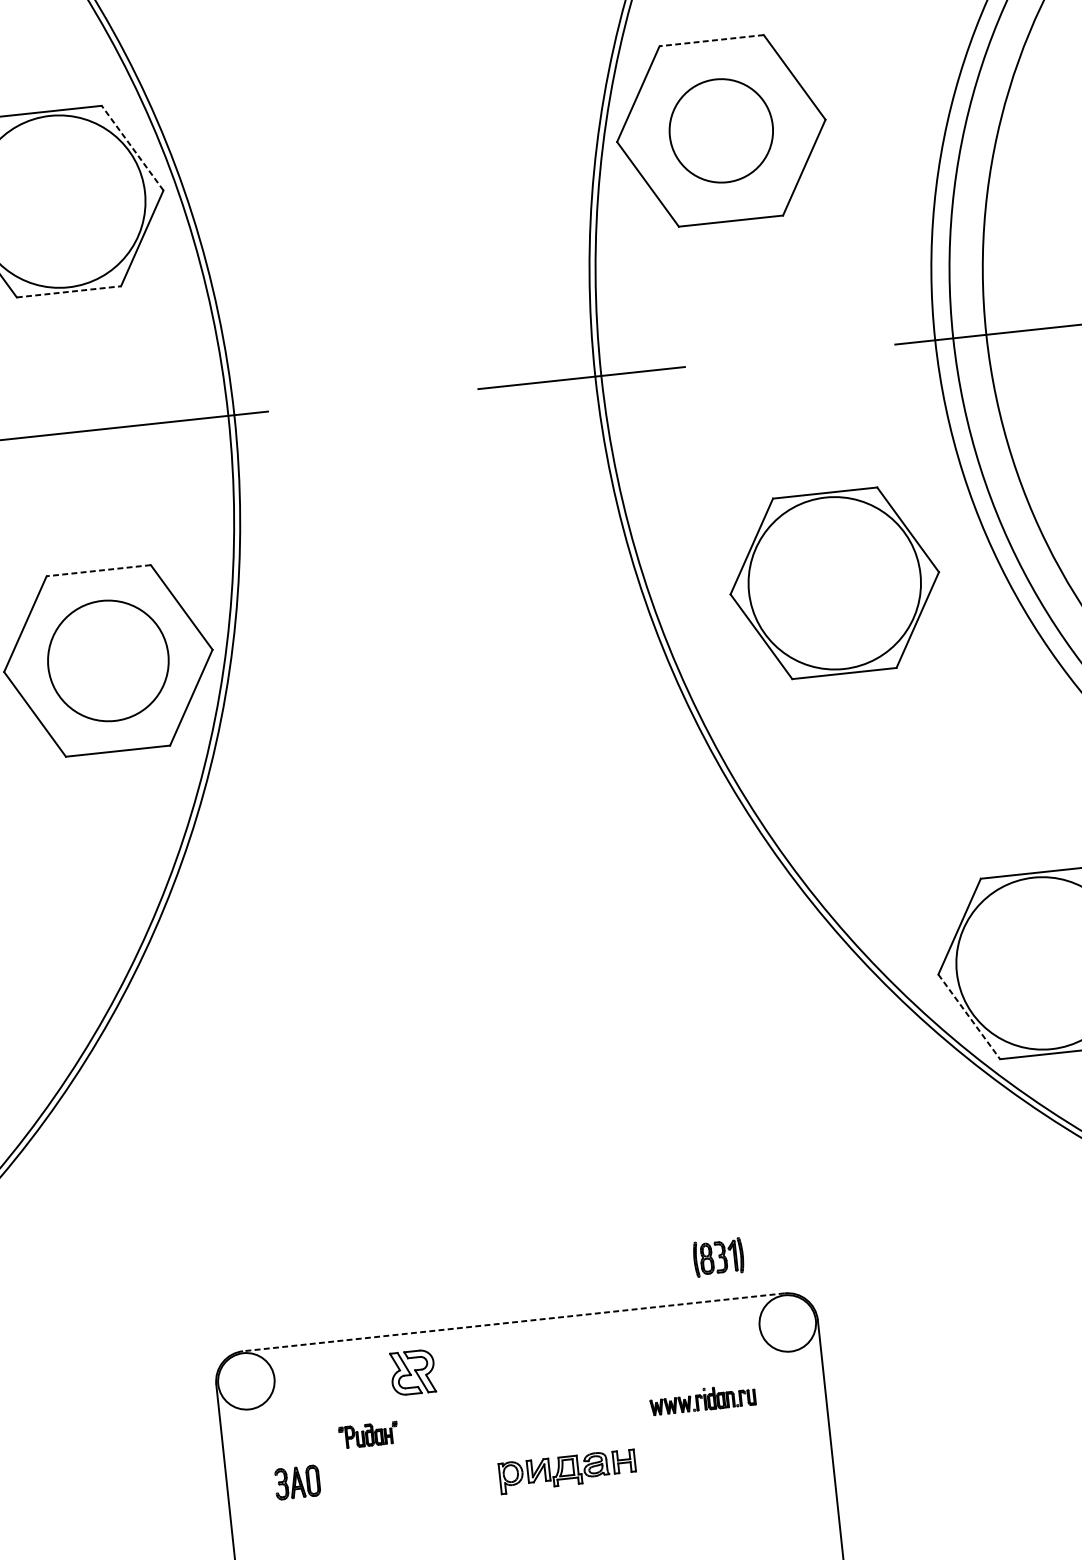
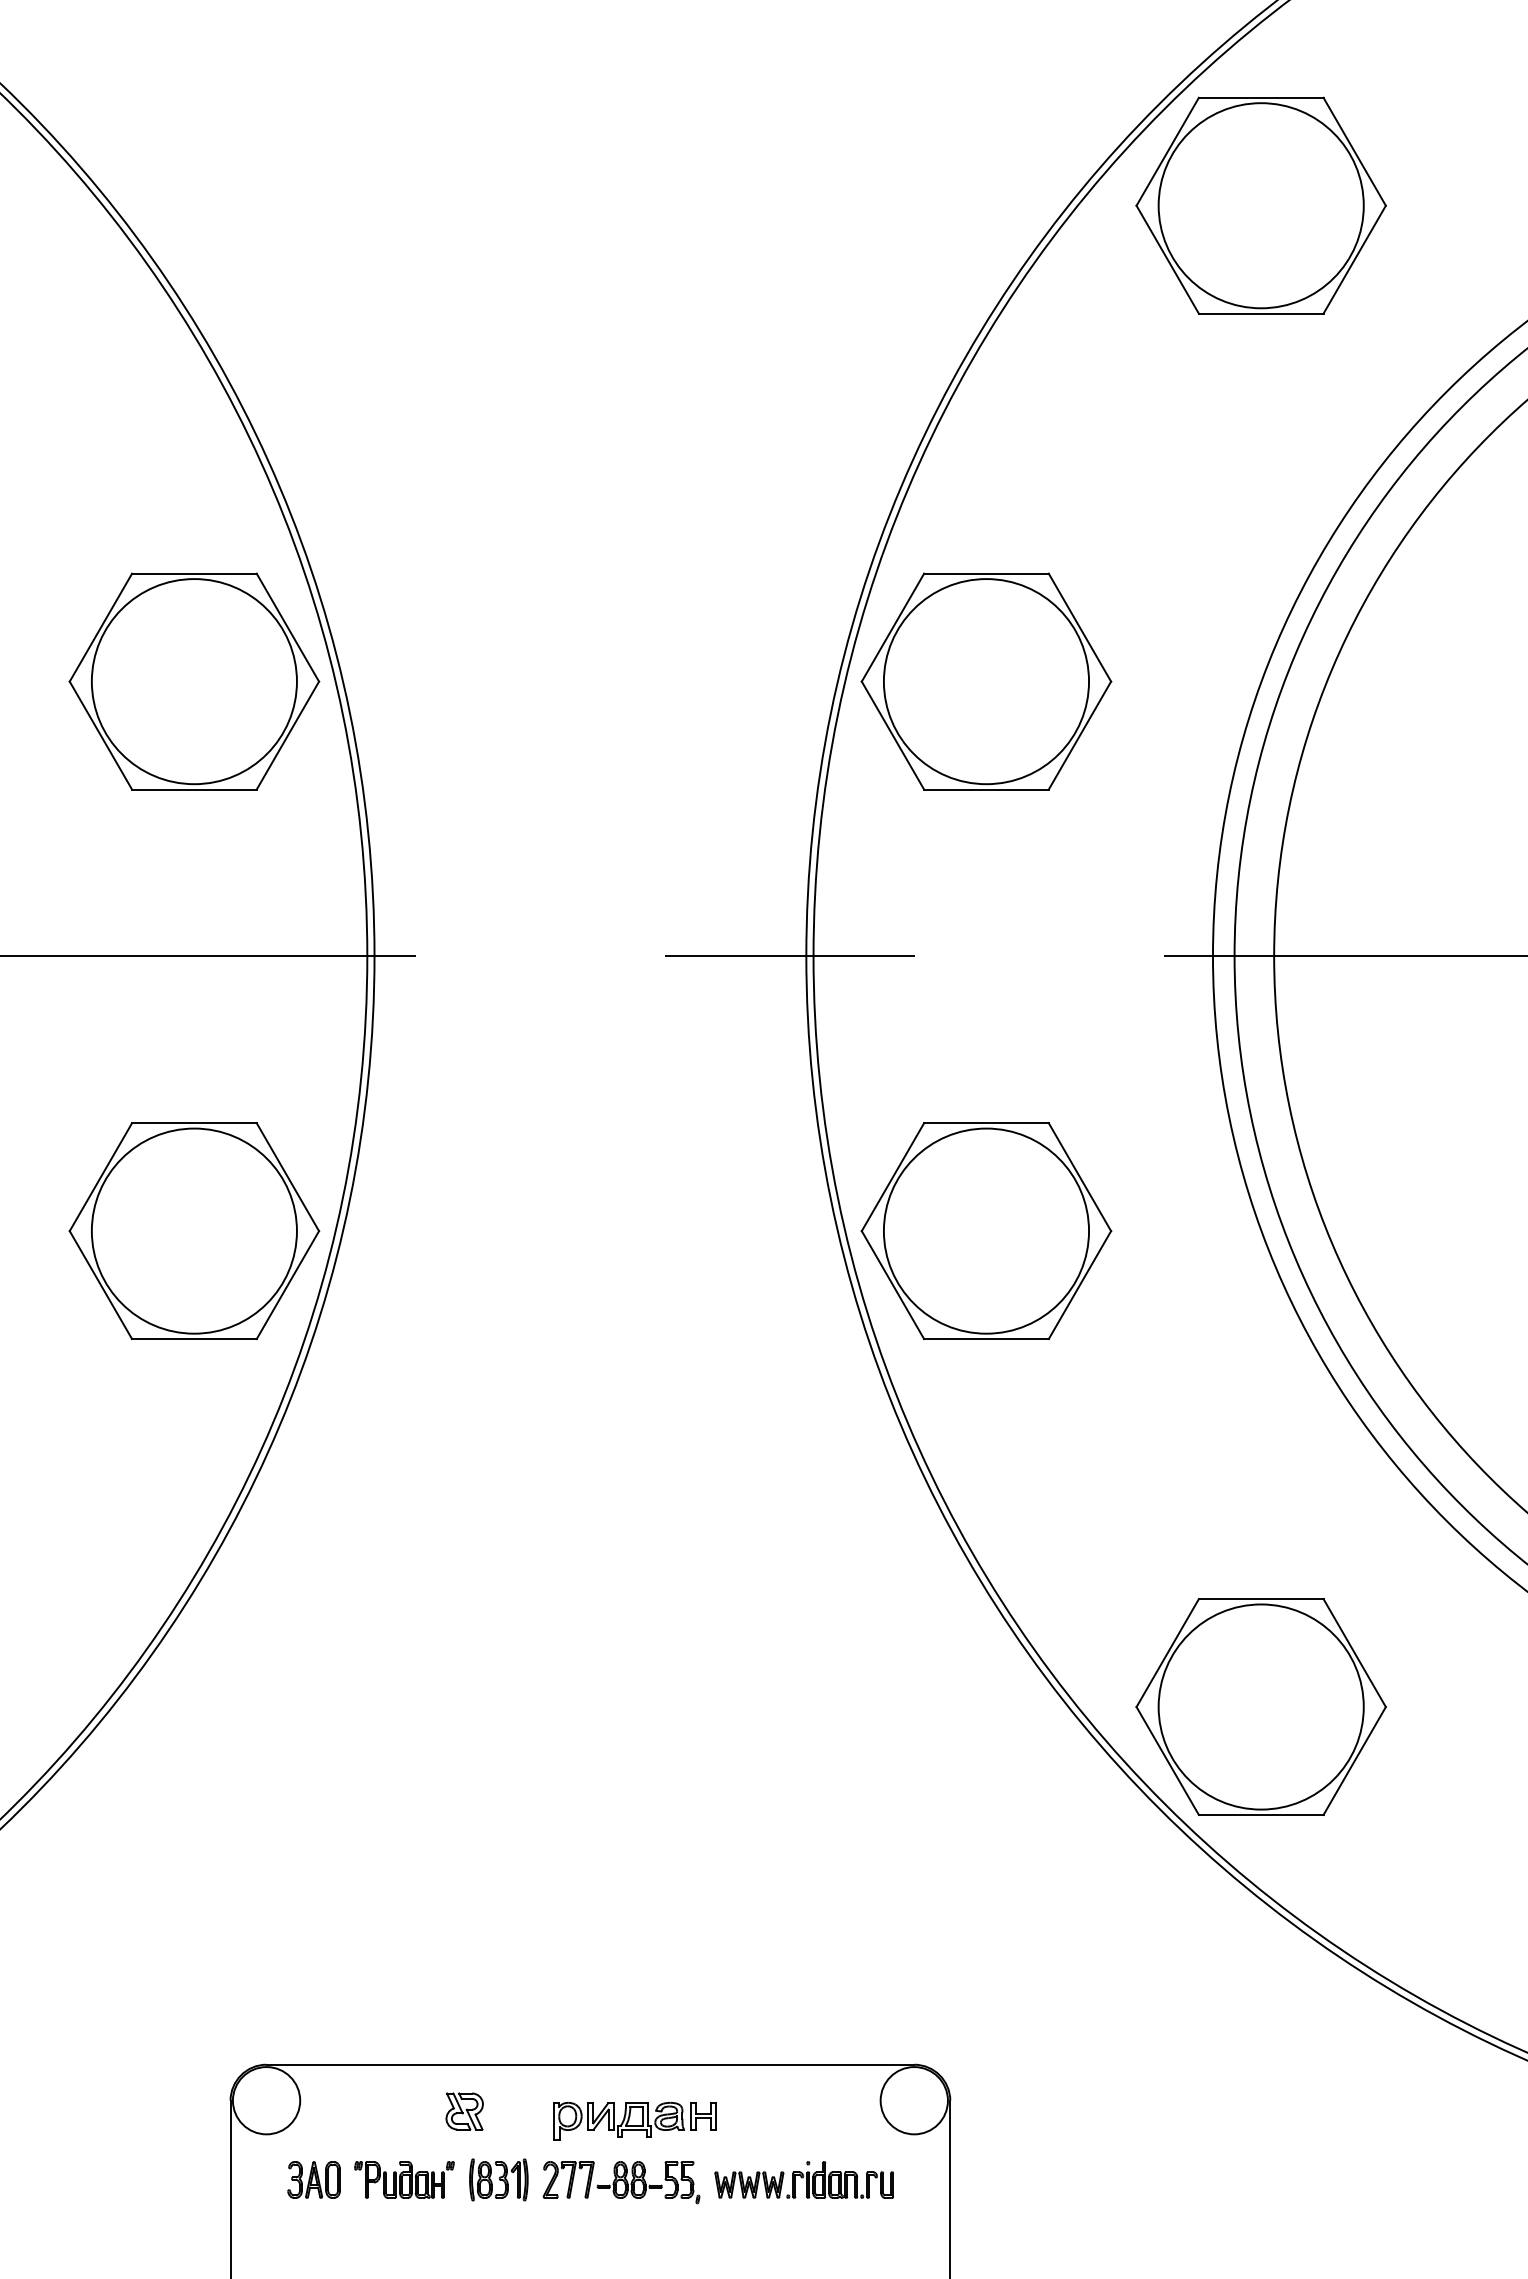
line: (710, 40) -> (985, 573), dashed -> solid
circle: (721, 130) -> (986, 681), size x1.67
line: (132, 148) -> (287, 627), dashed -> solid
line: (69, 291) -> (194, 789), dashed -> solid
line: (98, 571) -> (193, 1123), dashed -> solid
part: (834, 582) -> (986, 1230), moved
circle: (107, 660) -> (193, 1230), size x1.43
line: (969, 1017) -> (1167, 1761), dashed -> solid
part: (718, 1257) -> (498, 2179), moved
line: (513, 1322) -> (590, 2064), dashed -> solid
part: (412, 1372) -> (464, 2111), size x0.71
part: (702, 1399) -> (803, 2179), size x1.43
part: (550, 1417) -> (621, 2182), added
part: (368, 1434) -> (404, 2179), size x1.43
part: (567, 1471) -> (634, 2121), moved
part: (296, 1482) -> (313, 2179), moved

